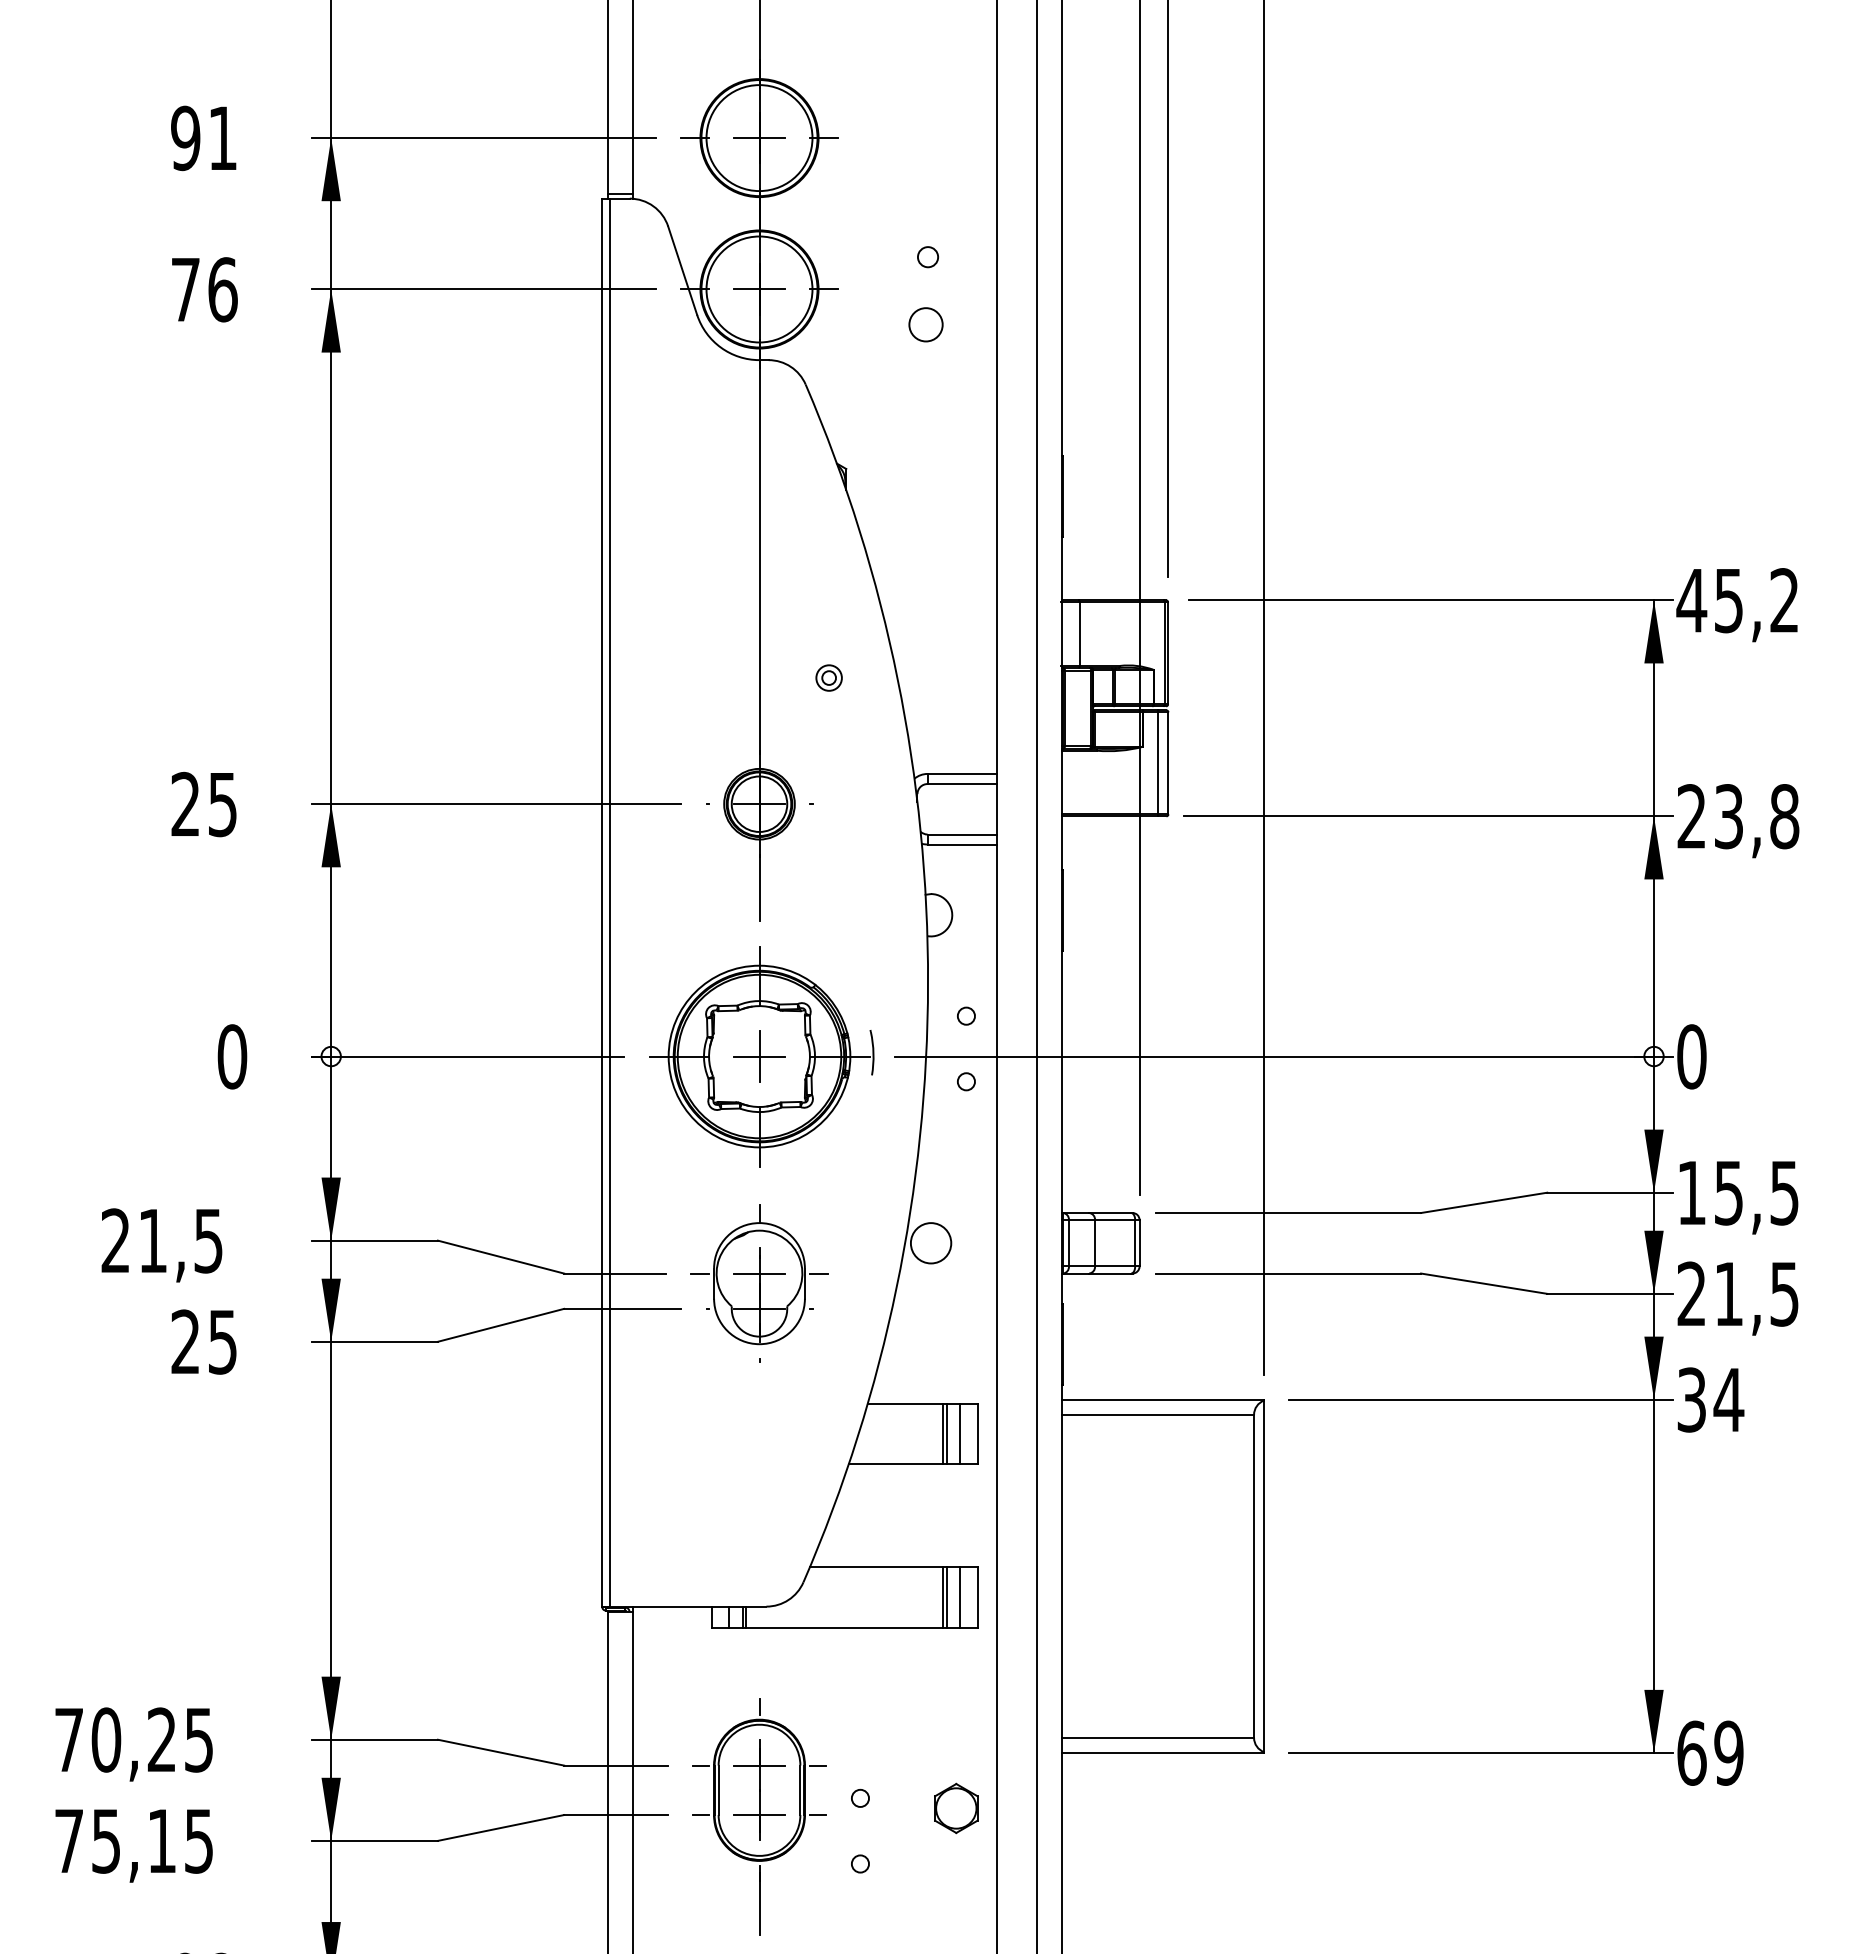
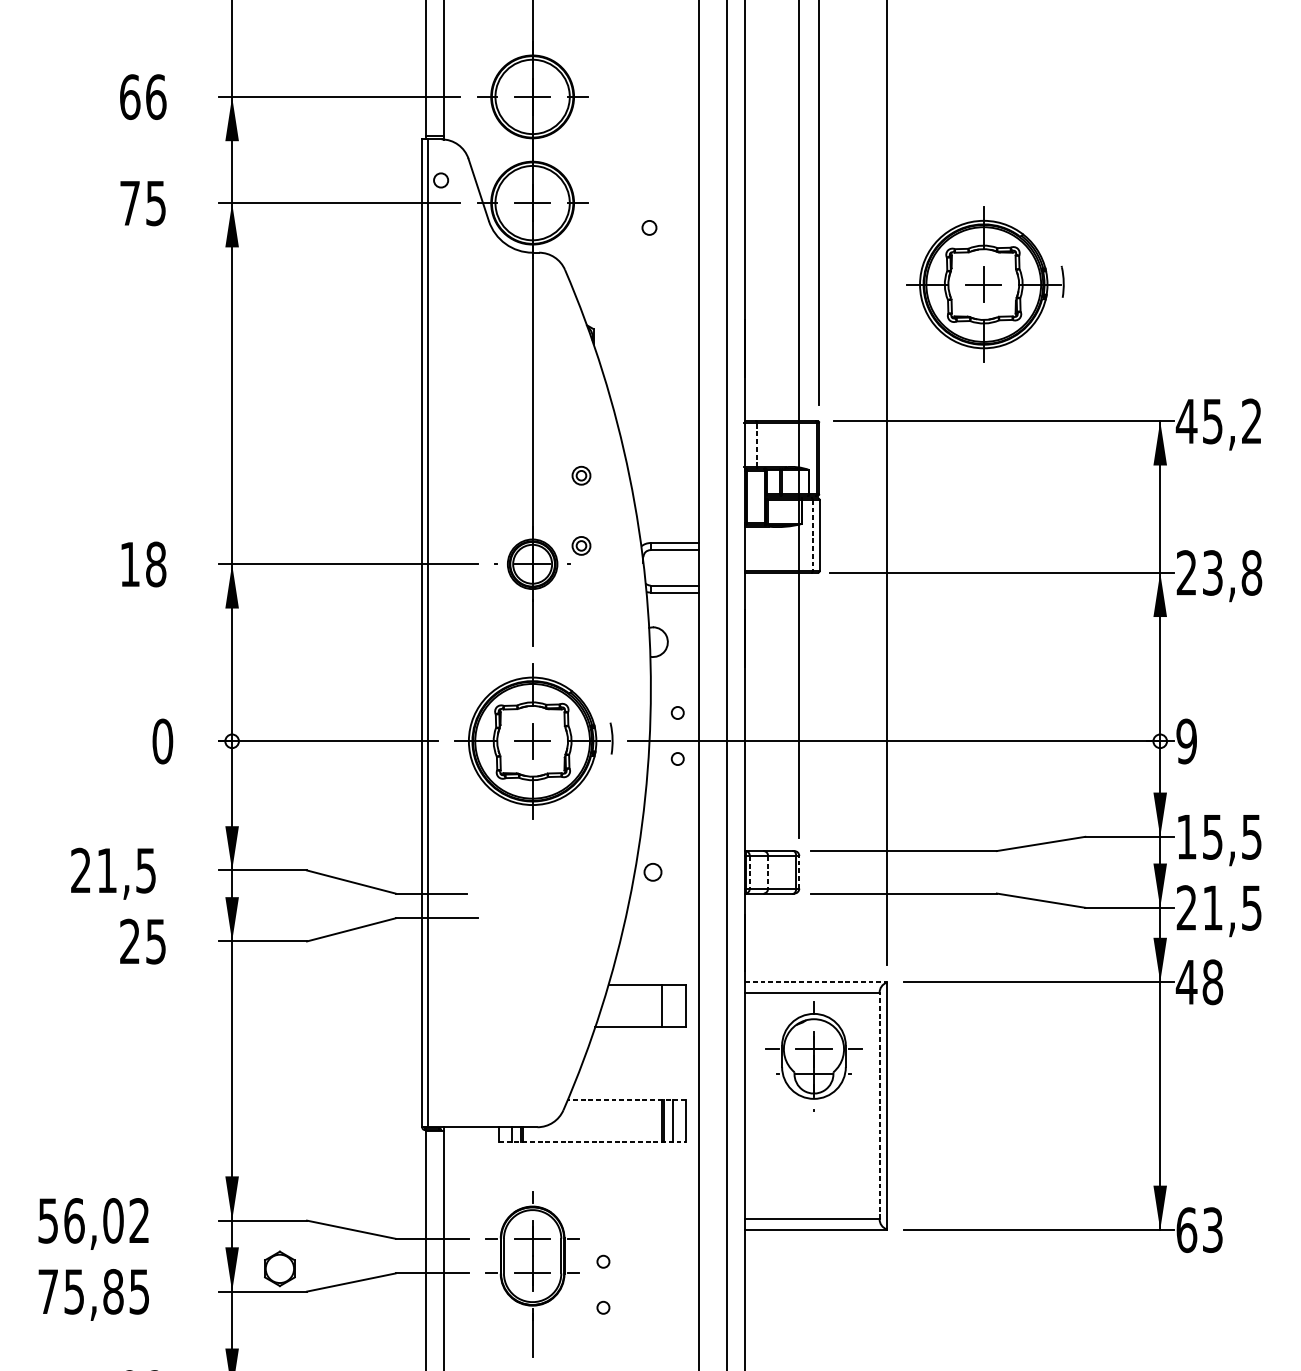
text: (204, 138) -> (143, 97), 91 -> 66
circle: (927, 257) -> (440, 180), moved
text: (222, 289) -> (155, 203), 76 -> 75
circle: (925, 324) -> (649, 227), size x0.6
part: (1404, 405) -> (985, 284), added
line: (1079, 634) -> (757, 445), solid -> dashed
line: (1158, 763) -> (812, 535), solid -> dashed
part: (828, 777) -> (581, 545), added
text: (204, 804) -> (143, 564), 25 -> 18
text: (1691, 1056) -> (1186, 741), 0 -> 9
line: (1139, 1242) -> (799, 871), solid -> dashed
circle: (930, 1243) -> (652, 872), size x0.6
line: (1068, 1243) -> (749, 872), solid -> dashed
line: (1095, 1243) -> (768, 872), solid -> dashed
part: (759, 1283) -> (813, 1056), moved
line: (1163, 1399) -> (816, 981), solid -> dashed
text: (1710, 1399) -> (1199, 981), 34 -> 48
line: (946, 1433) -> (663, 1005), removed
line: (960, 1433) -> (673, 1005), removed
line: (893, 1567) -> (626, 1099), solid -> dashed
line: (1254, 1575) -> (879, 1105), solid -> dashed
line: (845, 1627) -> (592, 1141), solid -> dashed
text: (133, 1739) -> (93, 1220), 70,25 -> 56,02
text: (1728, 1752) -> (1212, 1229), 69 -> 63
part: (956, 1808) -> (280, 1268), moved
text: (161, 1840) -> (113, 1291), 75,15 -> 75,85

